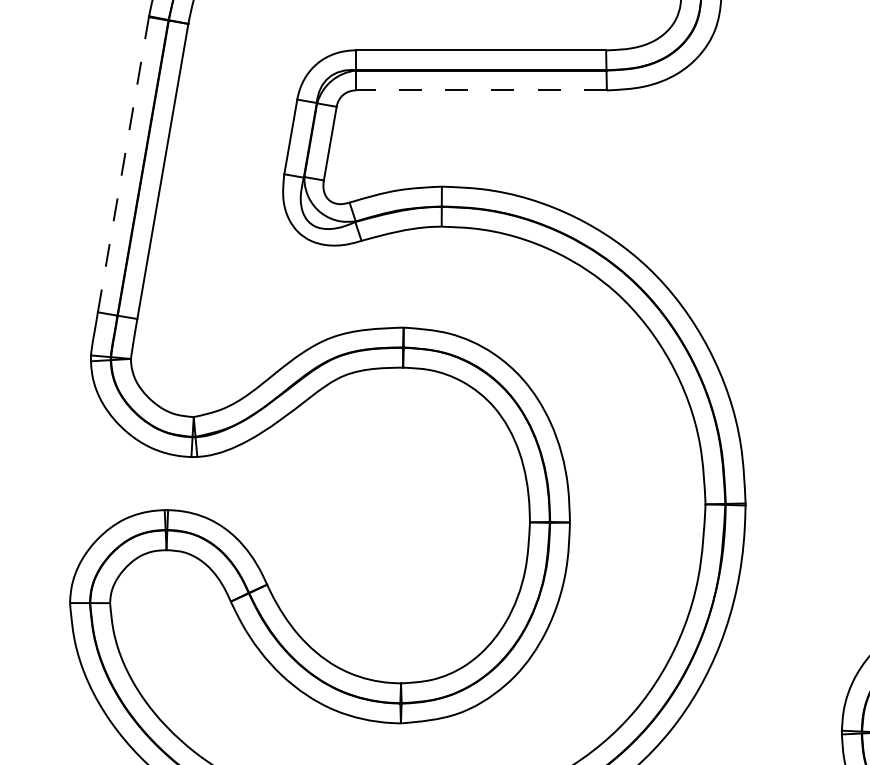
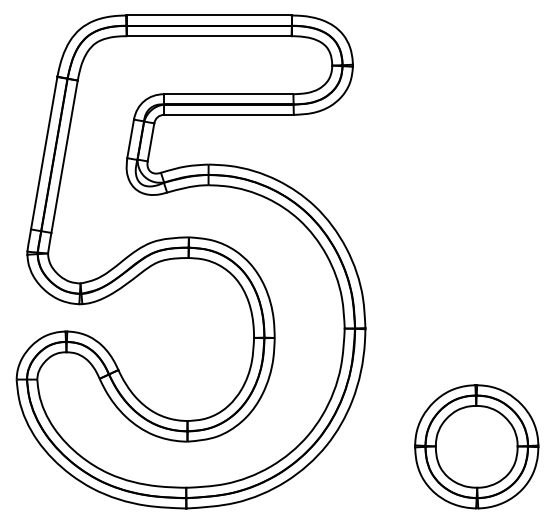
line: (482, 89) -> (229, 114), dashed -> solid
line: (123, 163) -> (44, 152), dashed -> solid

